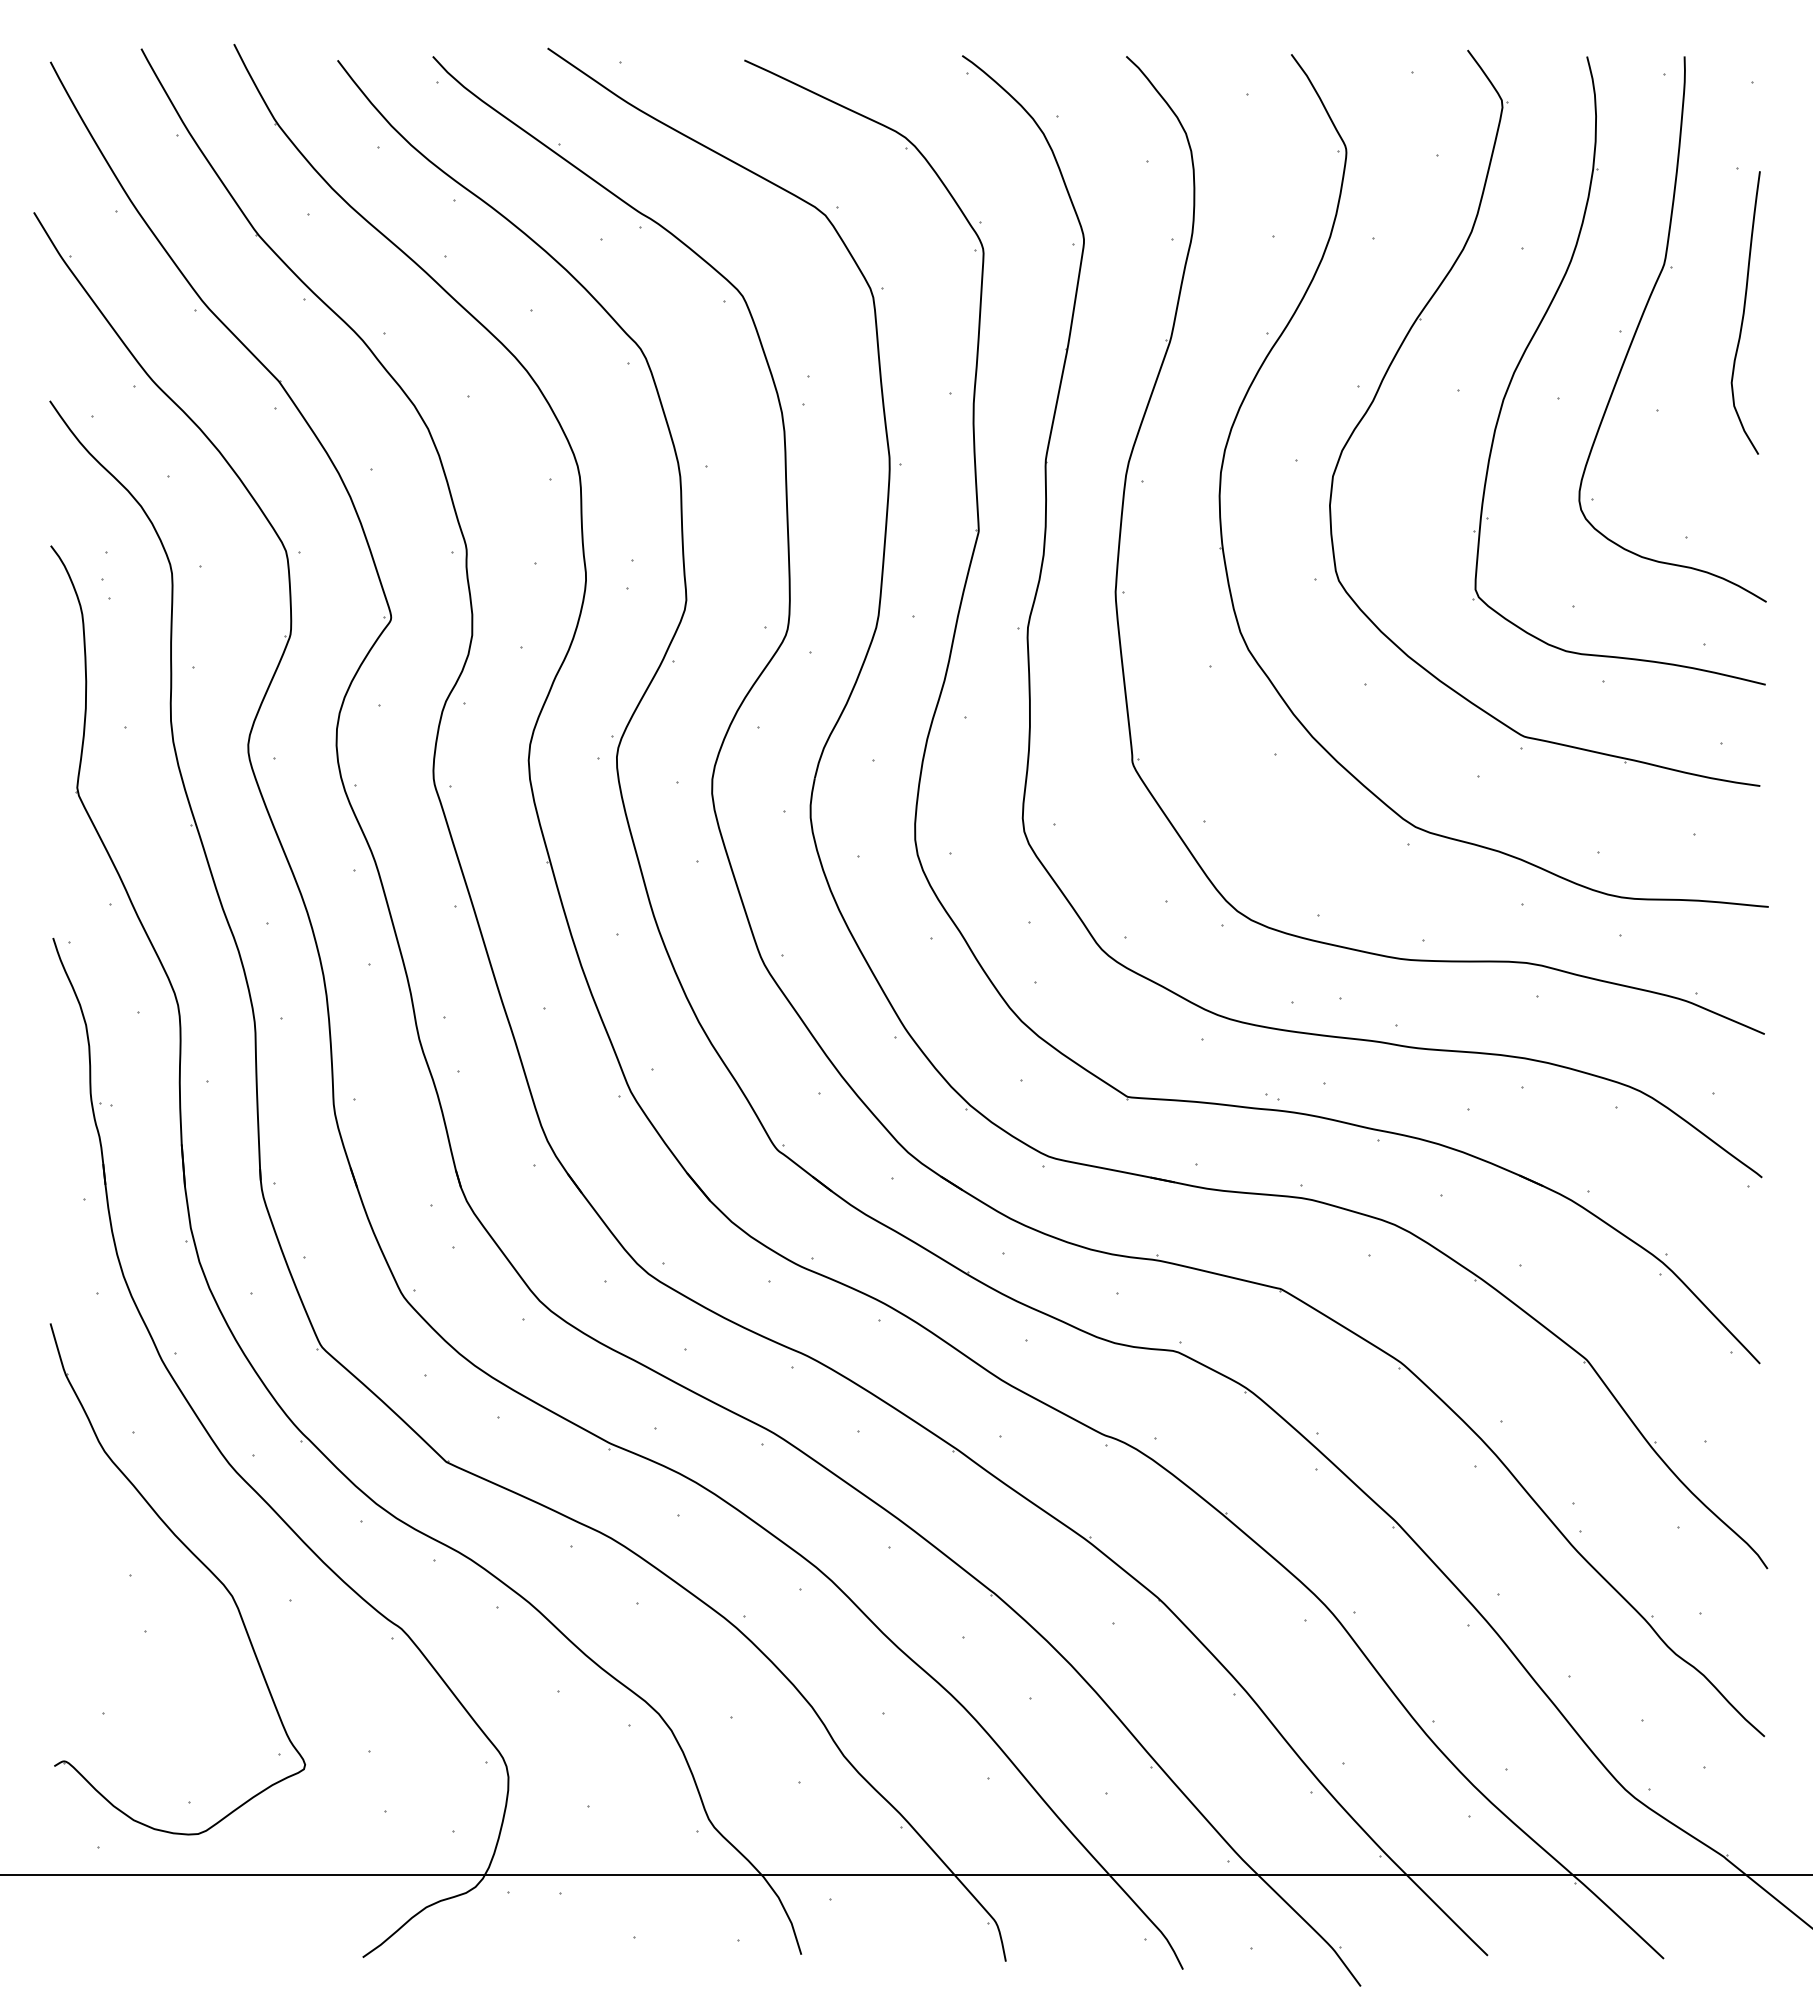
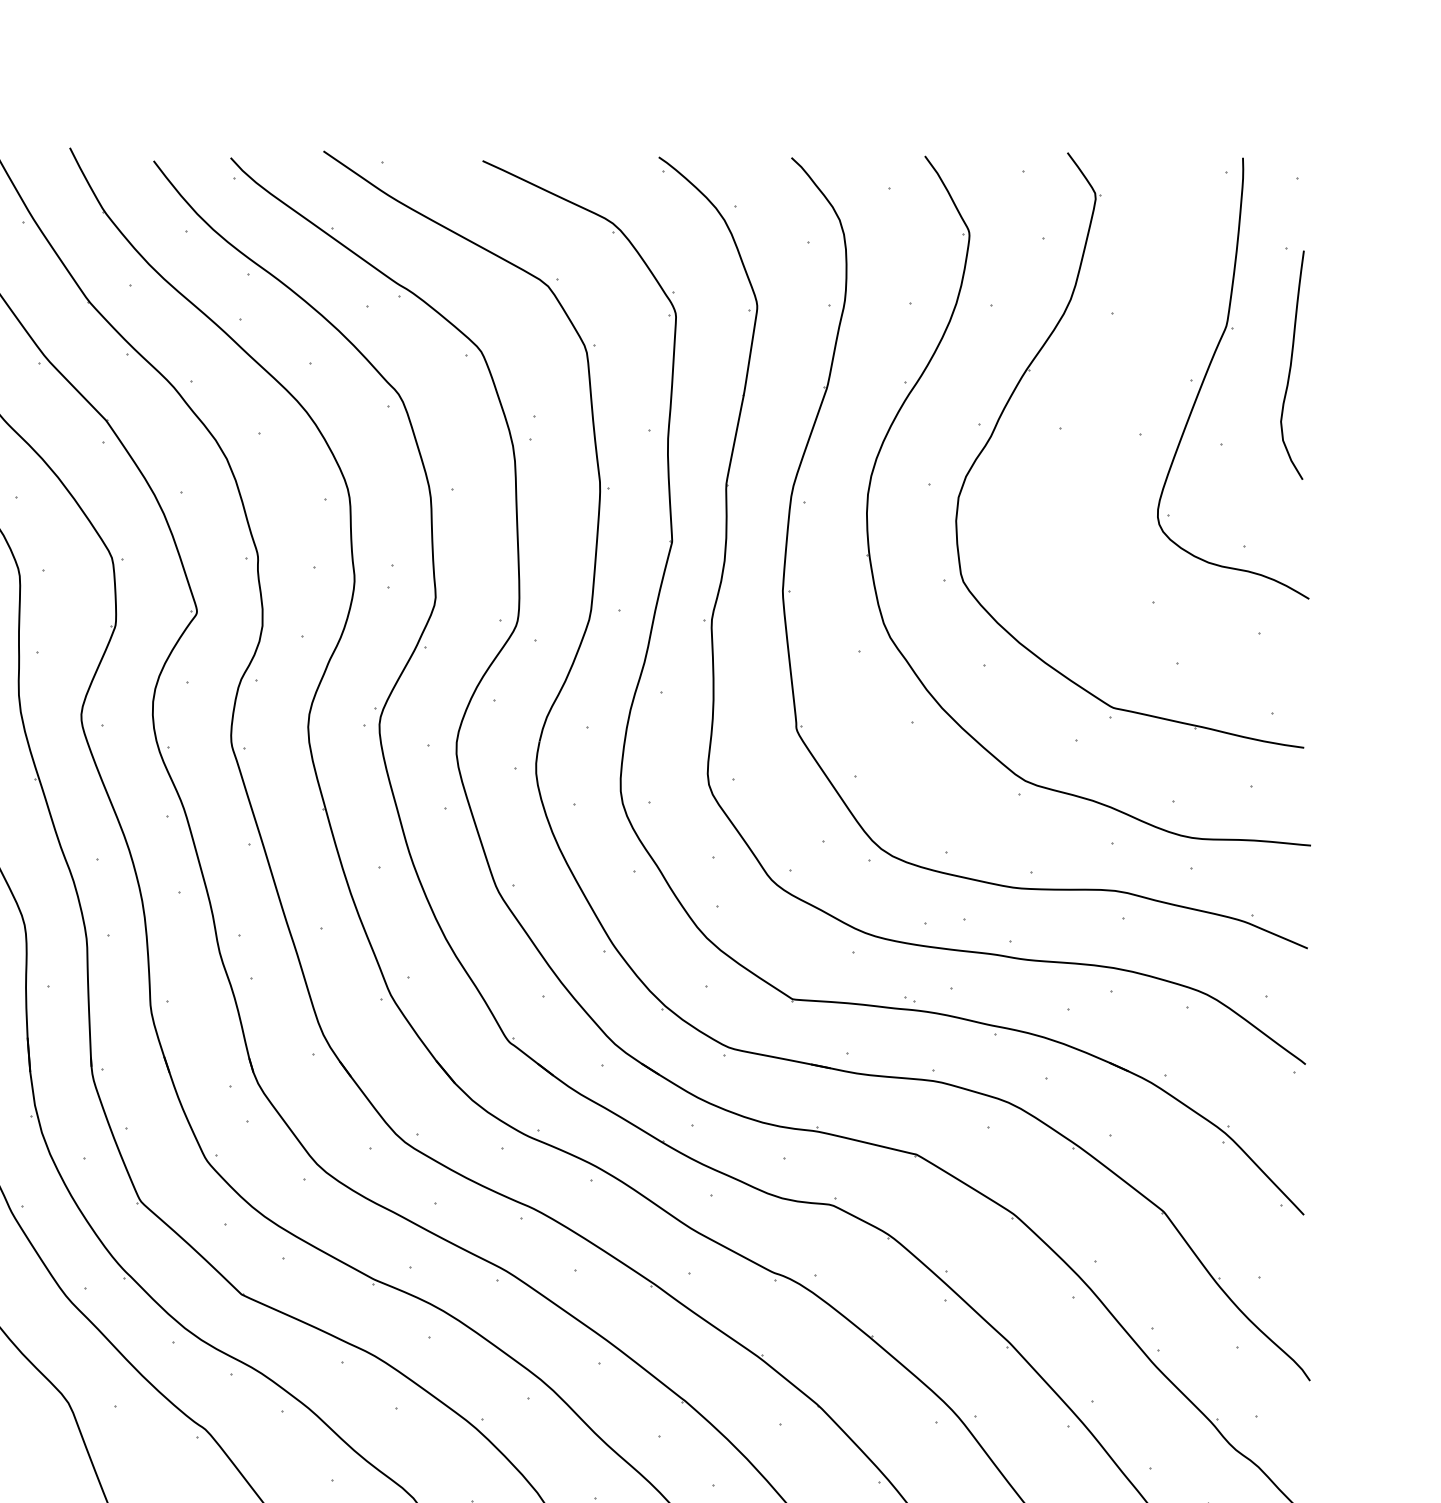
part: (1538, 329) -> (1124, 378), removed

